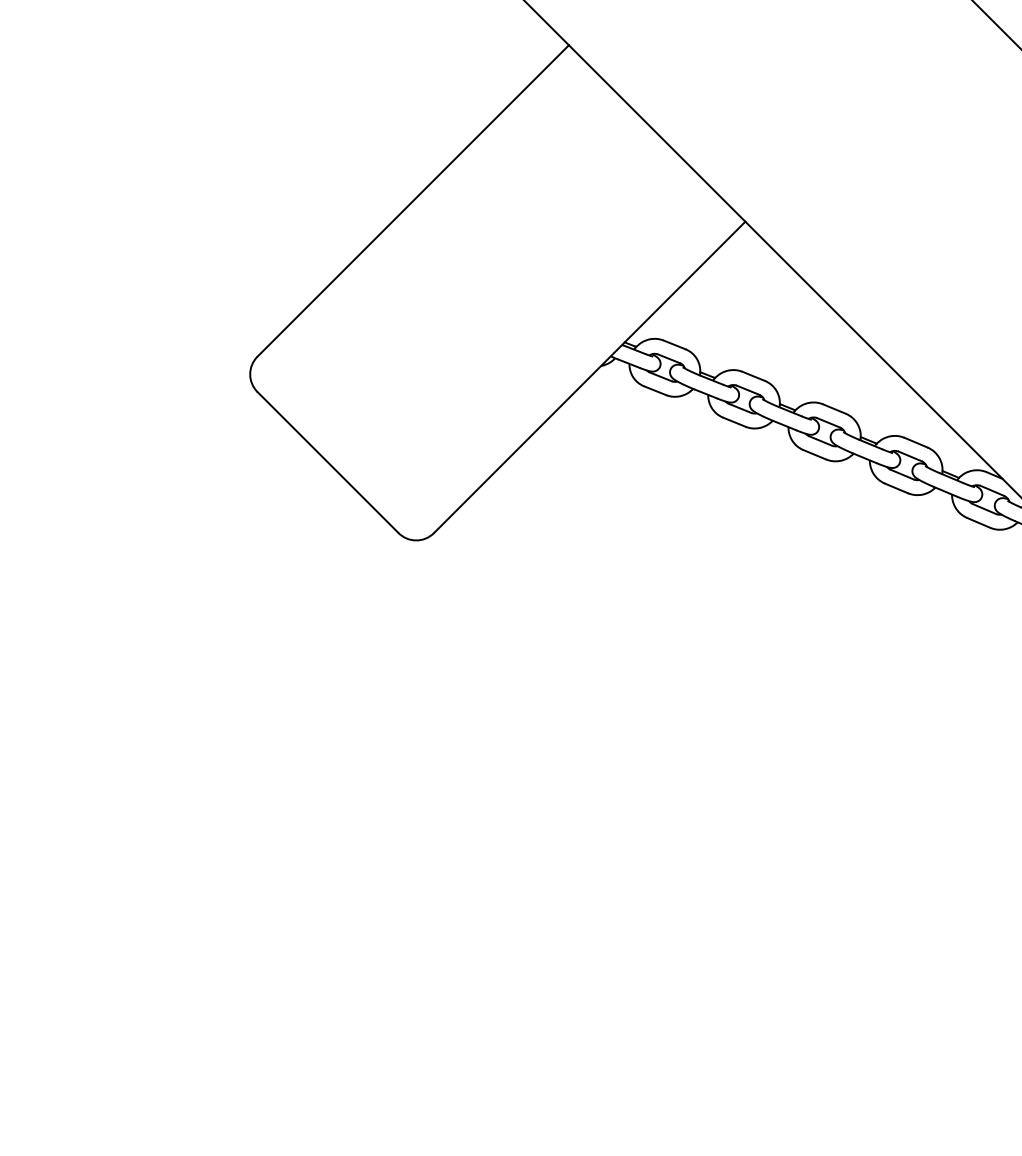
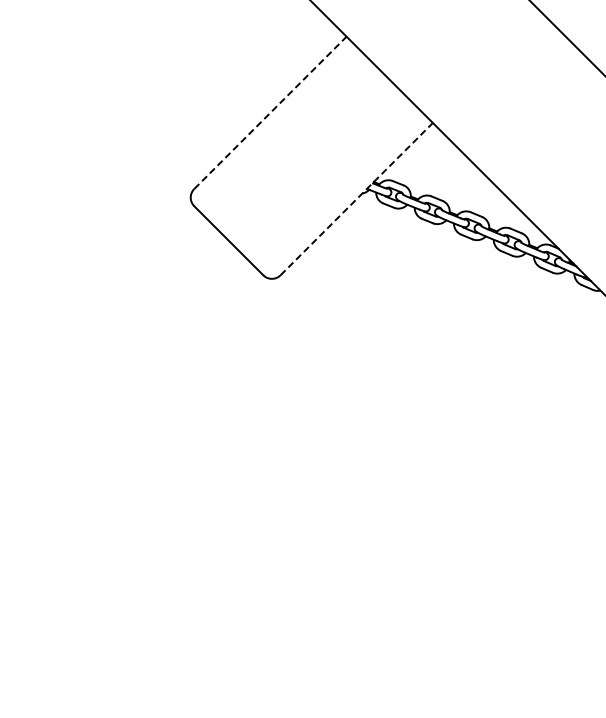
line: (413, 200) -> (270, 112), solid -> dashed
line: (589, 378) -> (356, 199), solid -> dashed

